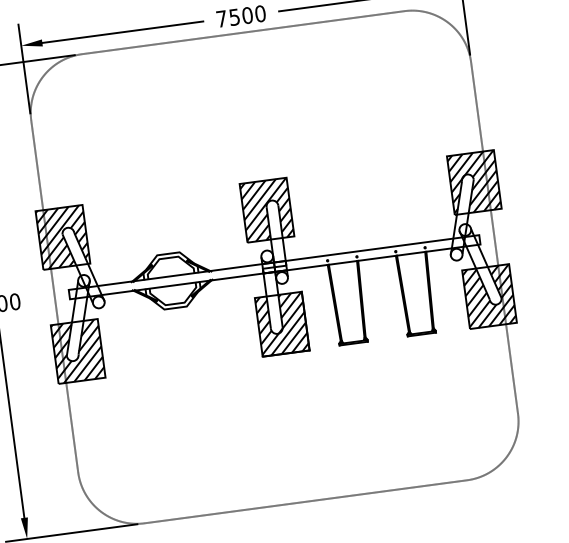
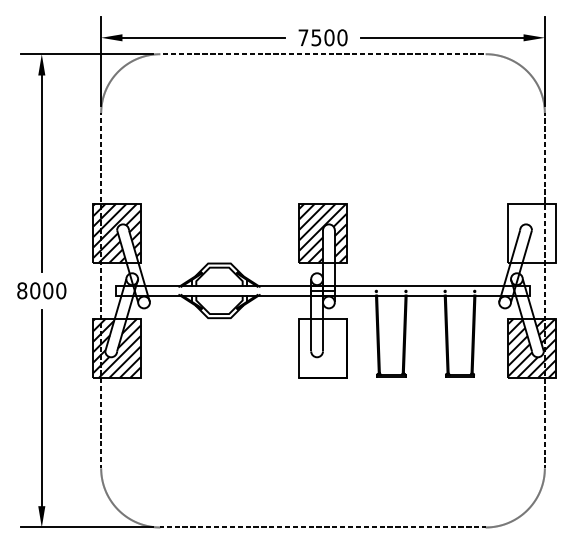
hatch: (473, 181) -> (531, 232), removed
hatch: (281, 323) -> (322, 347), removed

